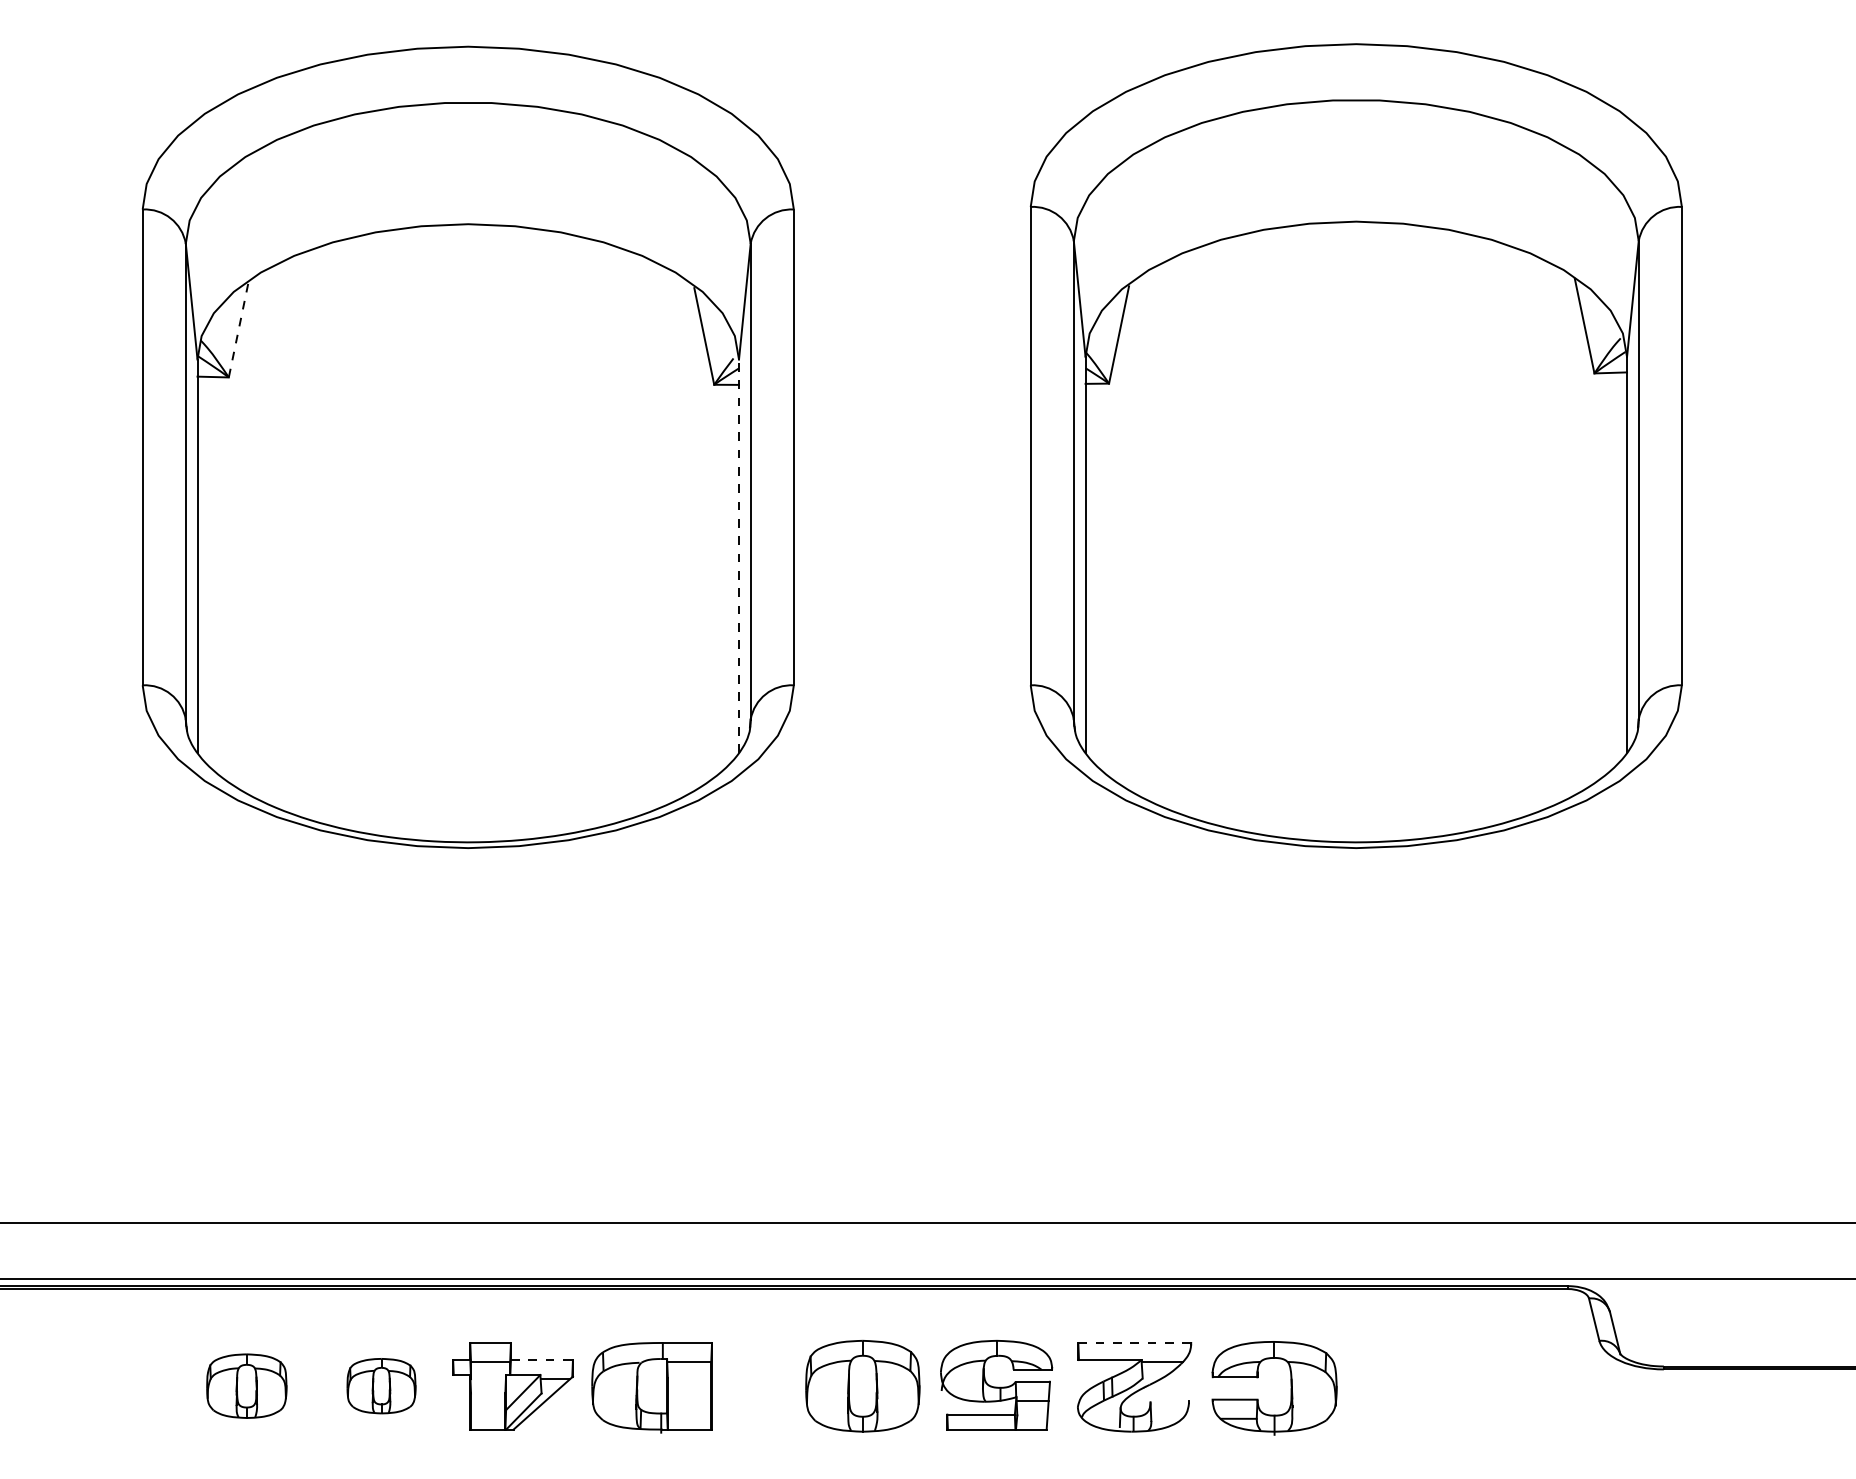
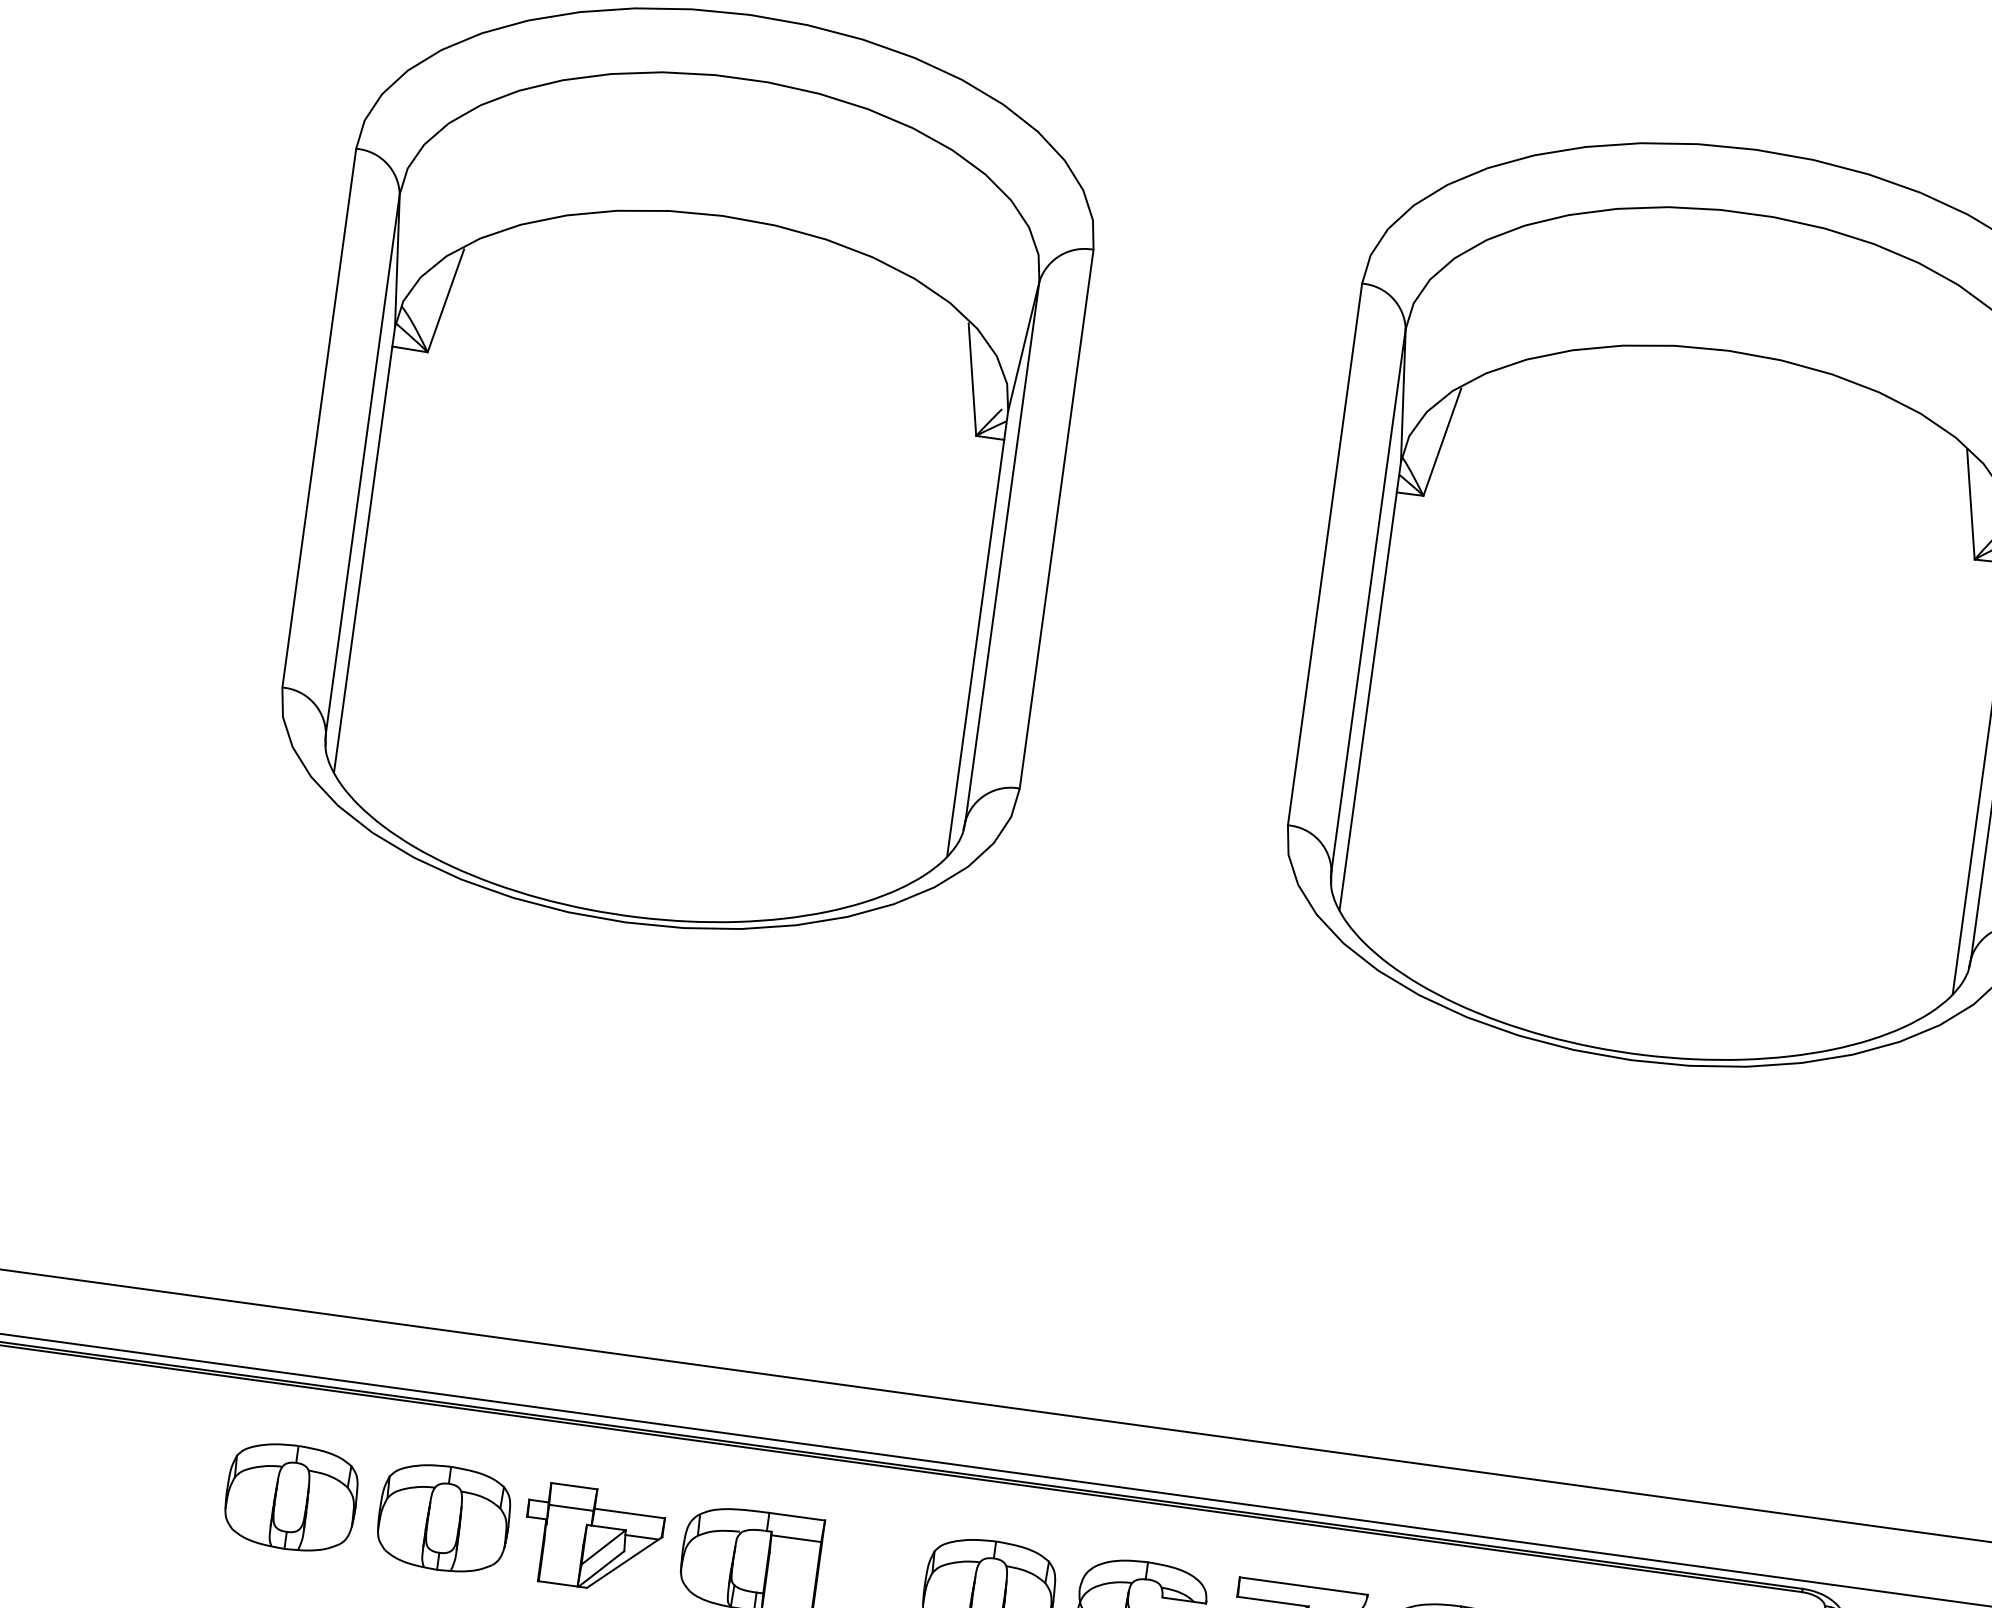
line: (238, 330) -> (445, 300), dashed -> solid
line: (739, 556) -> (978, 634), dashed -> solid
line: (1135, 1342) -> (1304, 1585), dashed -> solid
line: (542, 1360) -> (630, 1514), dashed -> solid
part: (246, 1385) -> (291, 1496), size x1.43
part: (381, 1385) -> (444, 1517), size x1.67

